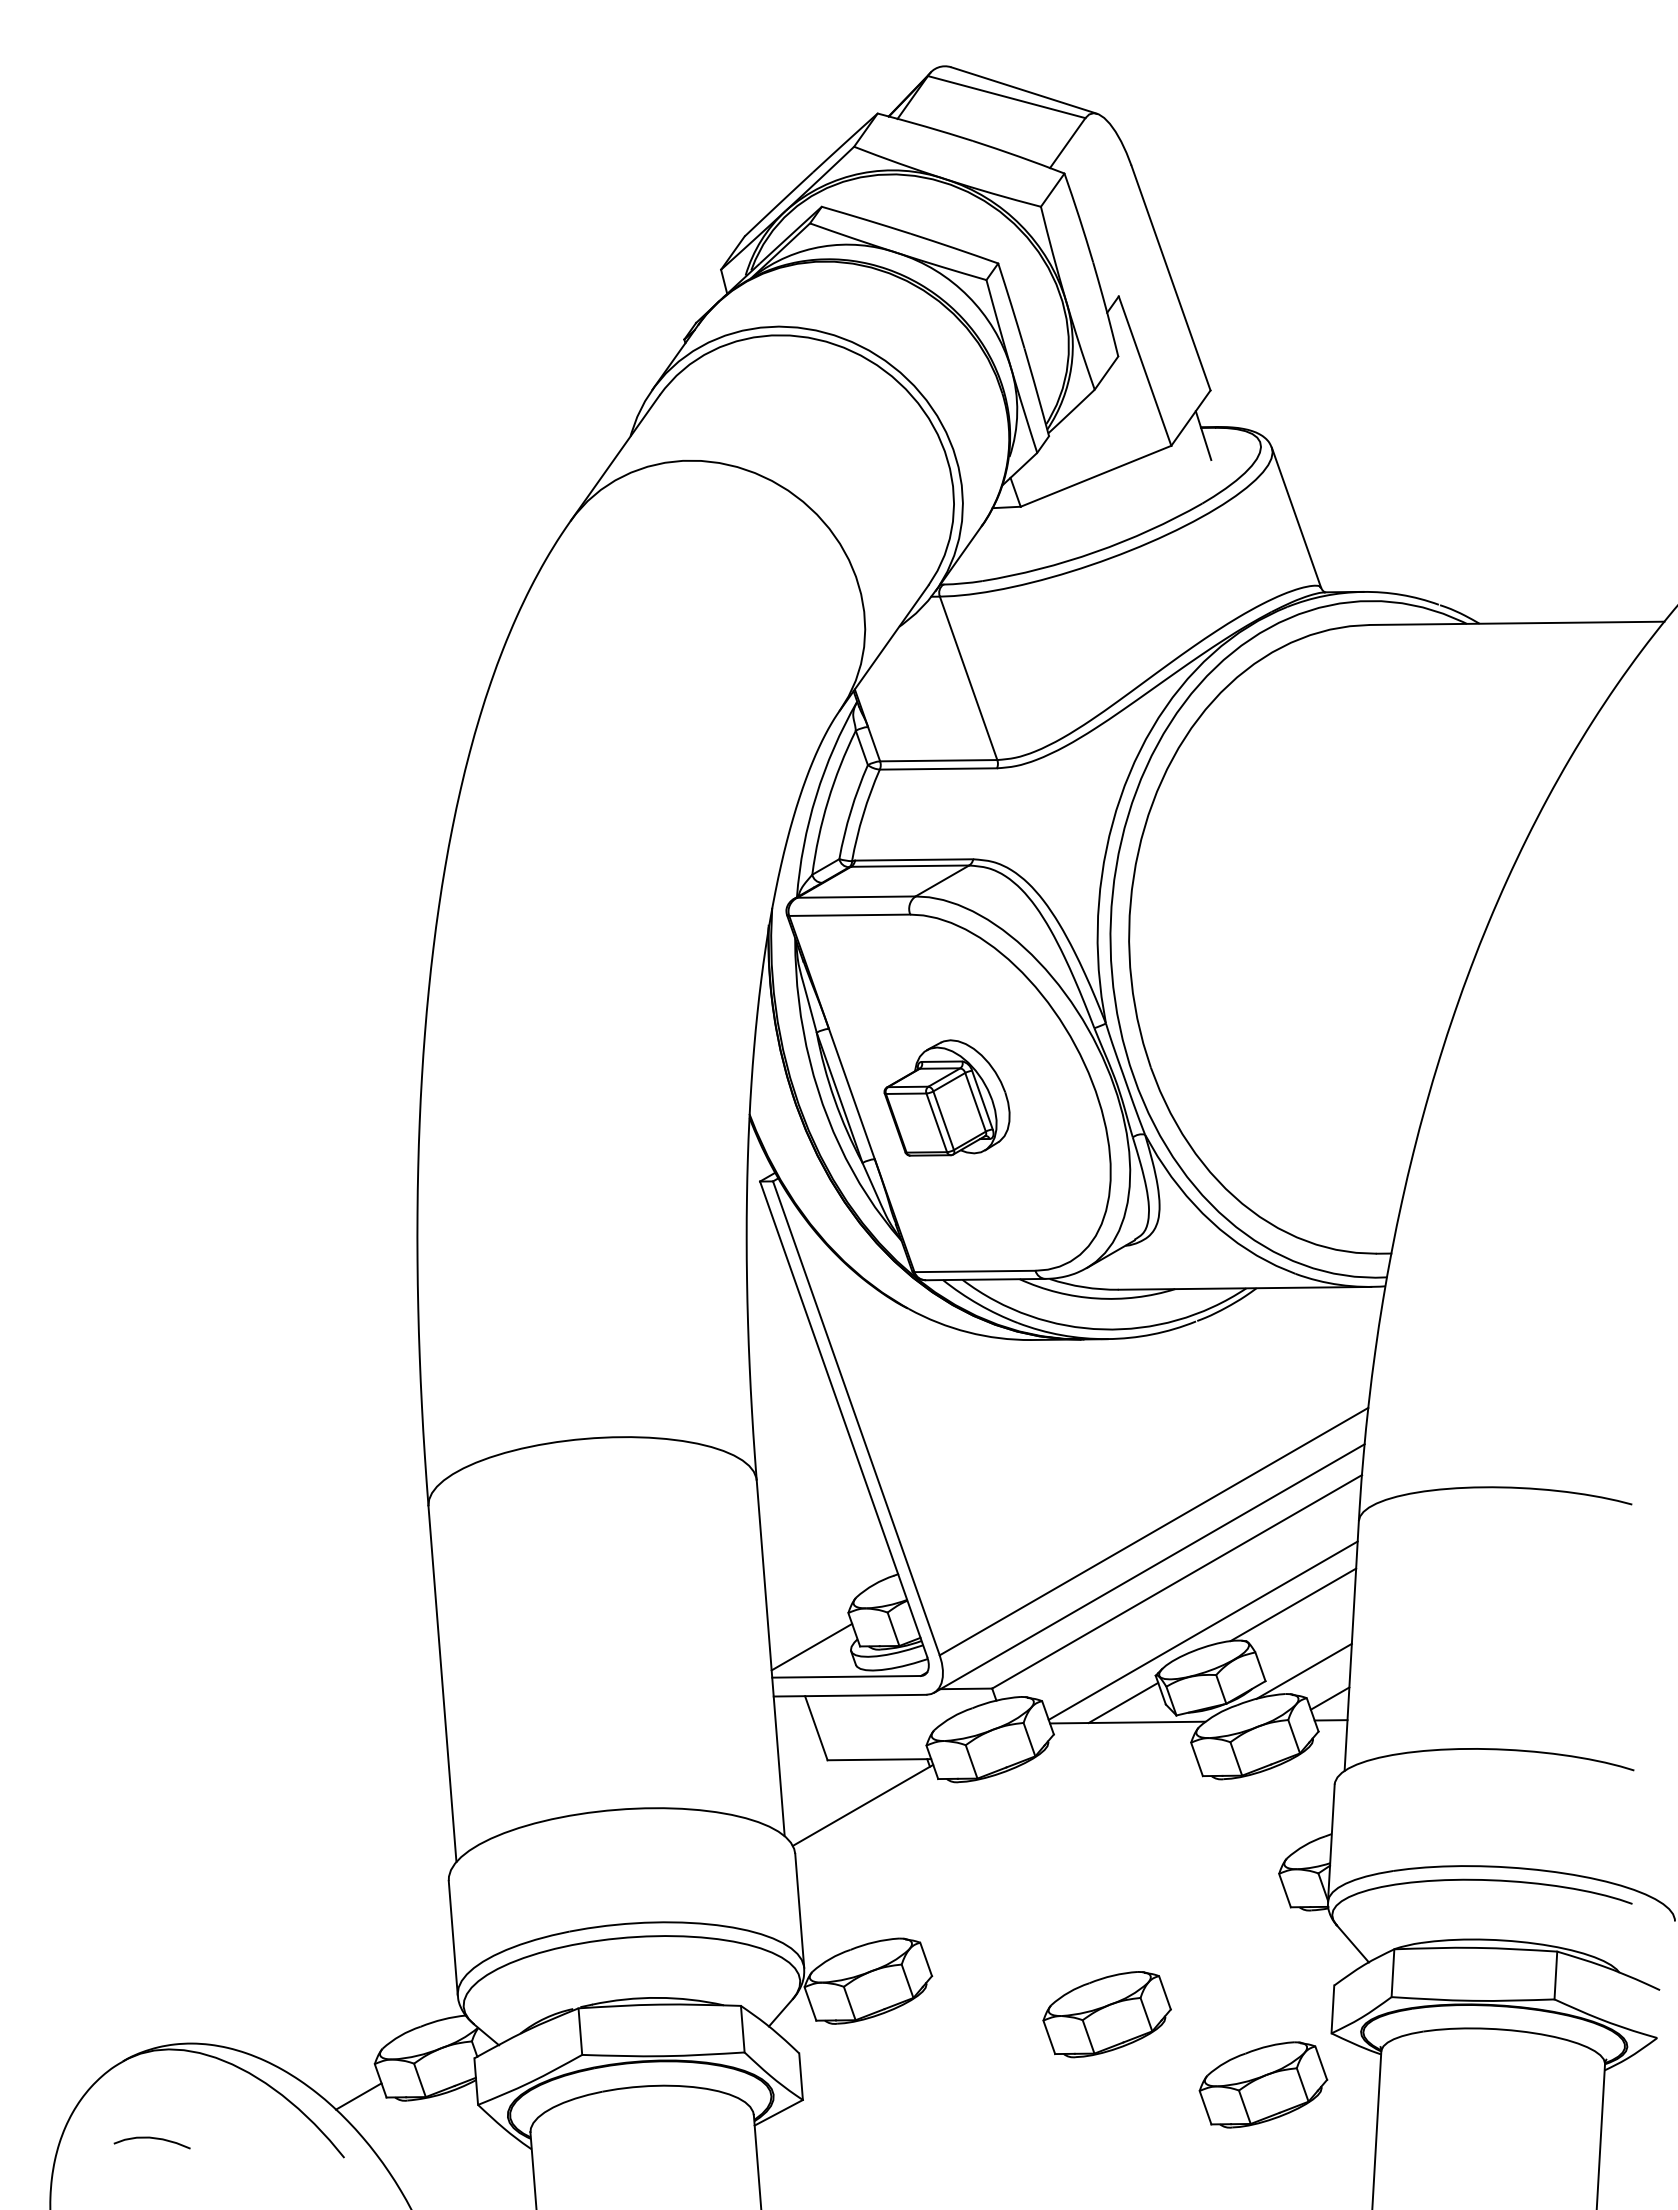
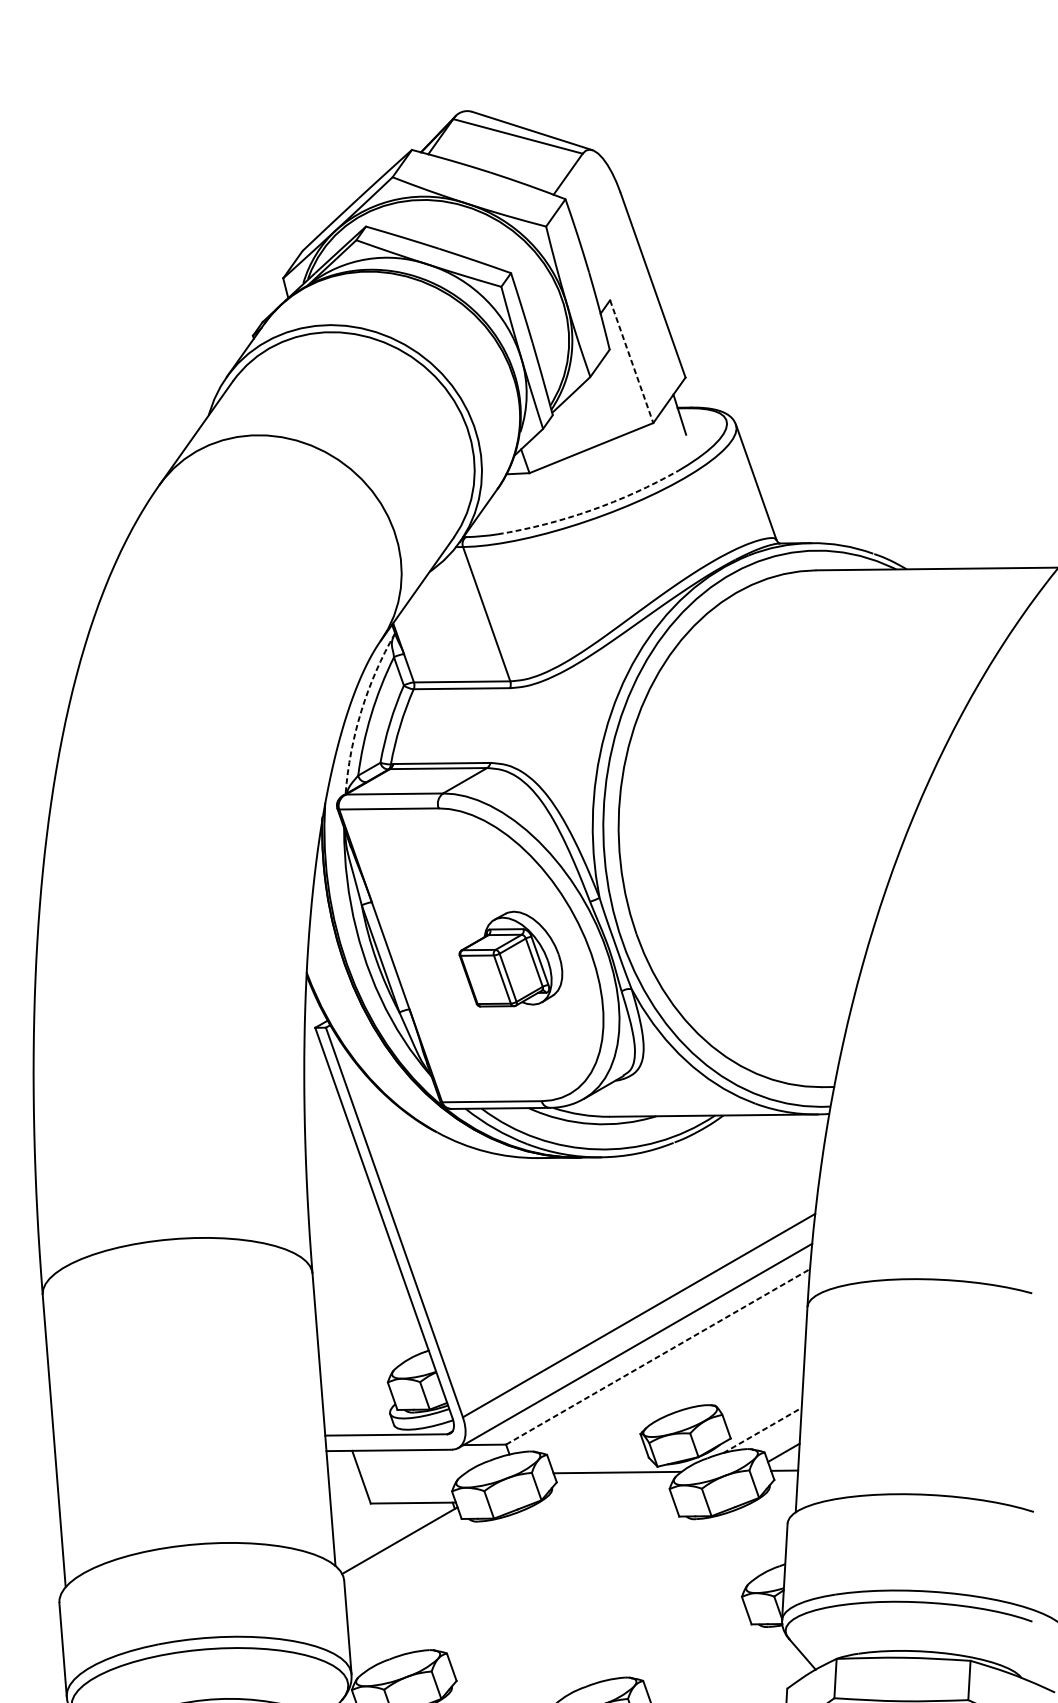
line: (1145, 371) -> (632, 361), solid -> dashed
arc: (1095, 552) -> (590, 510), solid -> dashed
arc: (816, 796) -> (361, 711), solid -> dashed
part: (946, 1097) -> (510, 958), moved
line: (1177, 1581) -> (658, 1356), solid -> dashed
line: (1293, 1604) -> (753, 1375), removed
line: (1202, 1630) -> (678, 1396), removed
line: (811, 1646) -> (357, 1410), removed
line: (1304, 1671) -> (762, 1430), solid -> dashed
line: (1123, 1702) -> (614, 1456), removed

